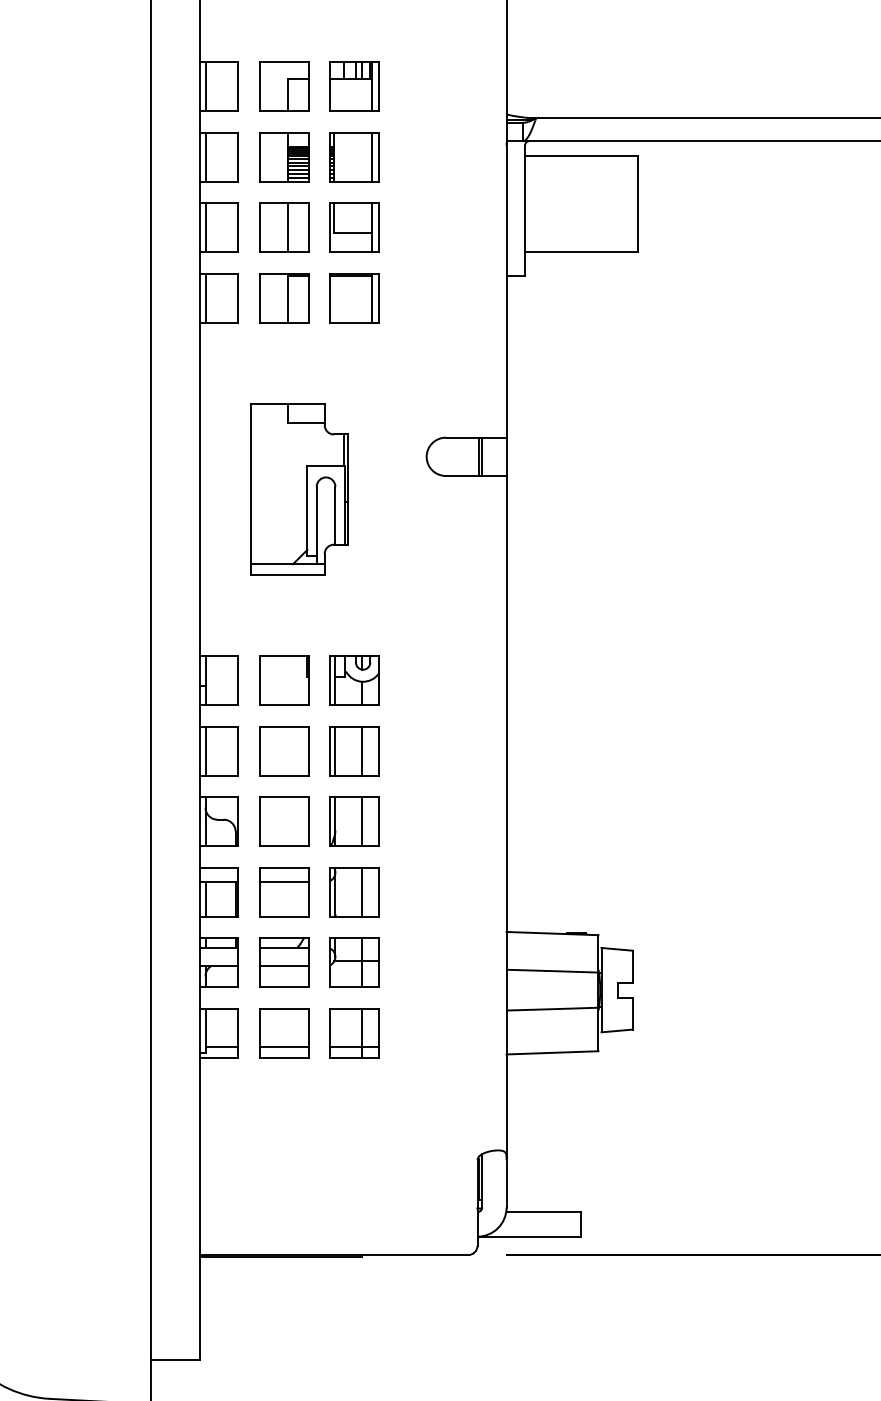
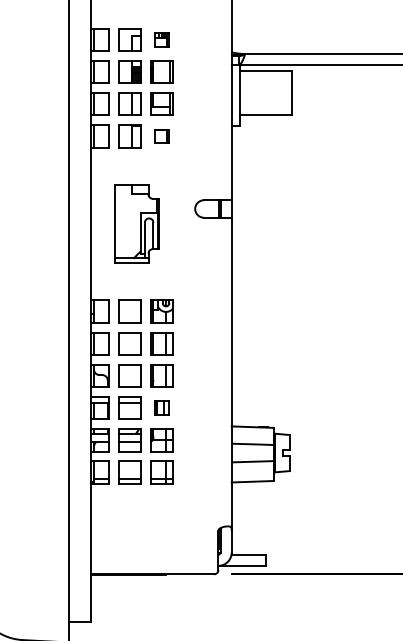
part: (353, 86) -> (161, 39), size x0.6
part: (353, 298) -> (161, 136), size x0.6
part: (353, 890) -> (161, 407), size x0.6

